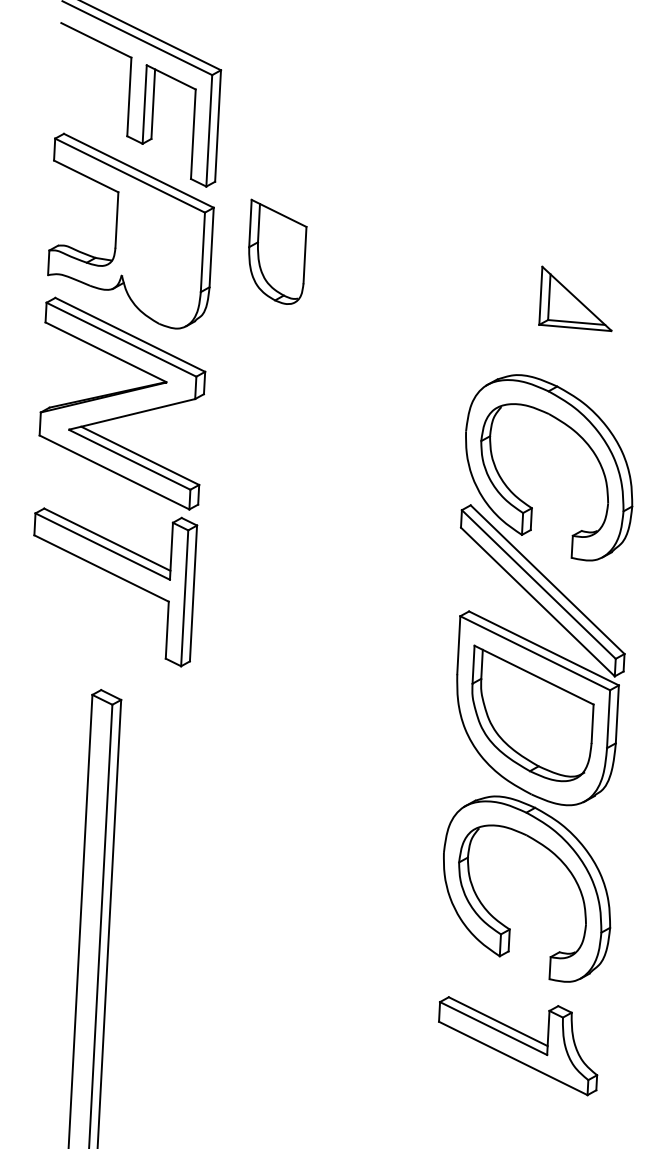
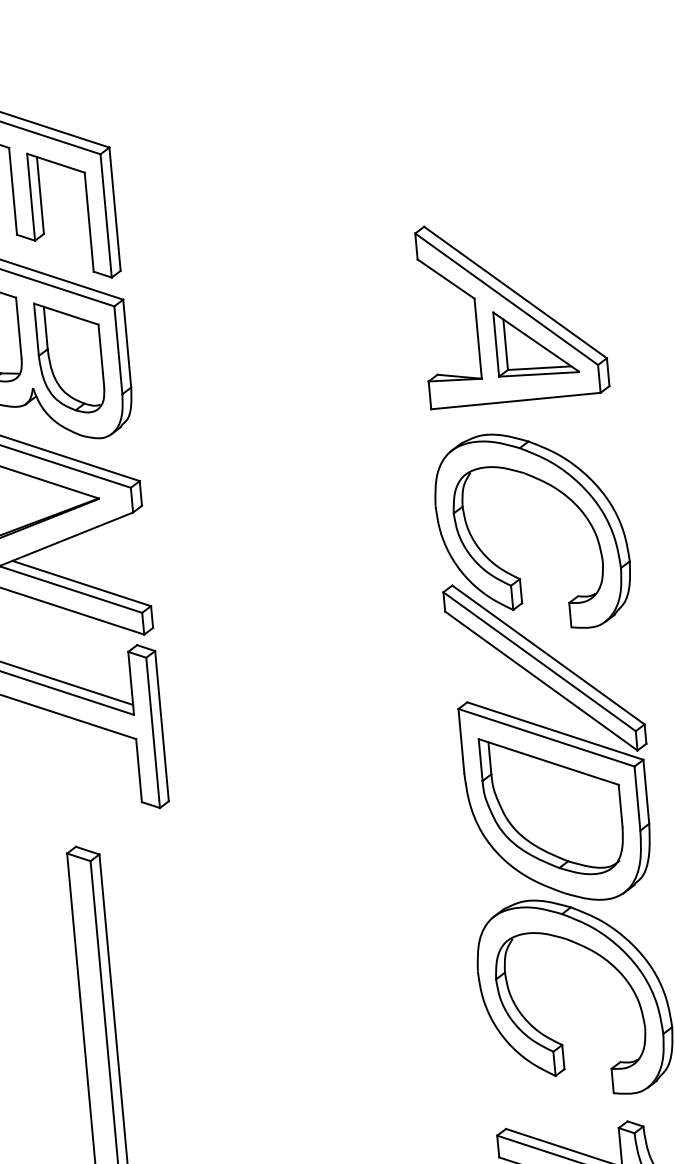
part: (277, 251) -> (70, 356), moved
part: (556, 266) -> (508, 309), added

